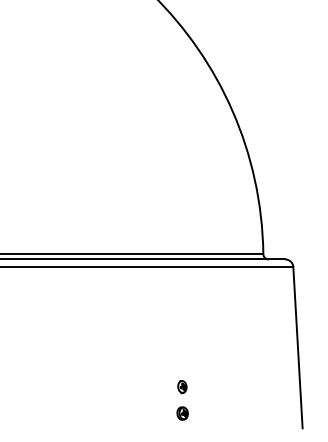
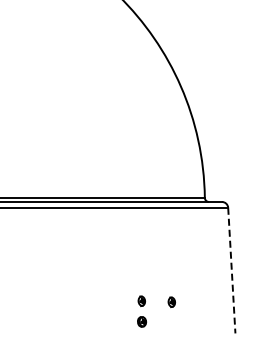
line: (297, 347) -> (231, 270), solid -> dashed
part: (220, 388) -> (171, 302), added

